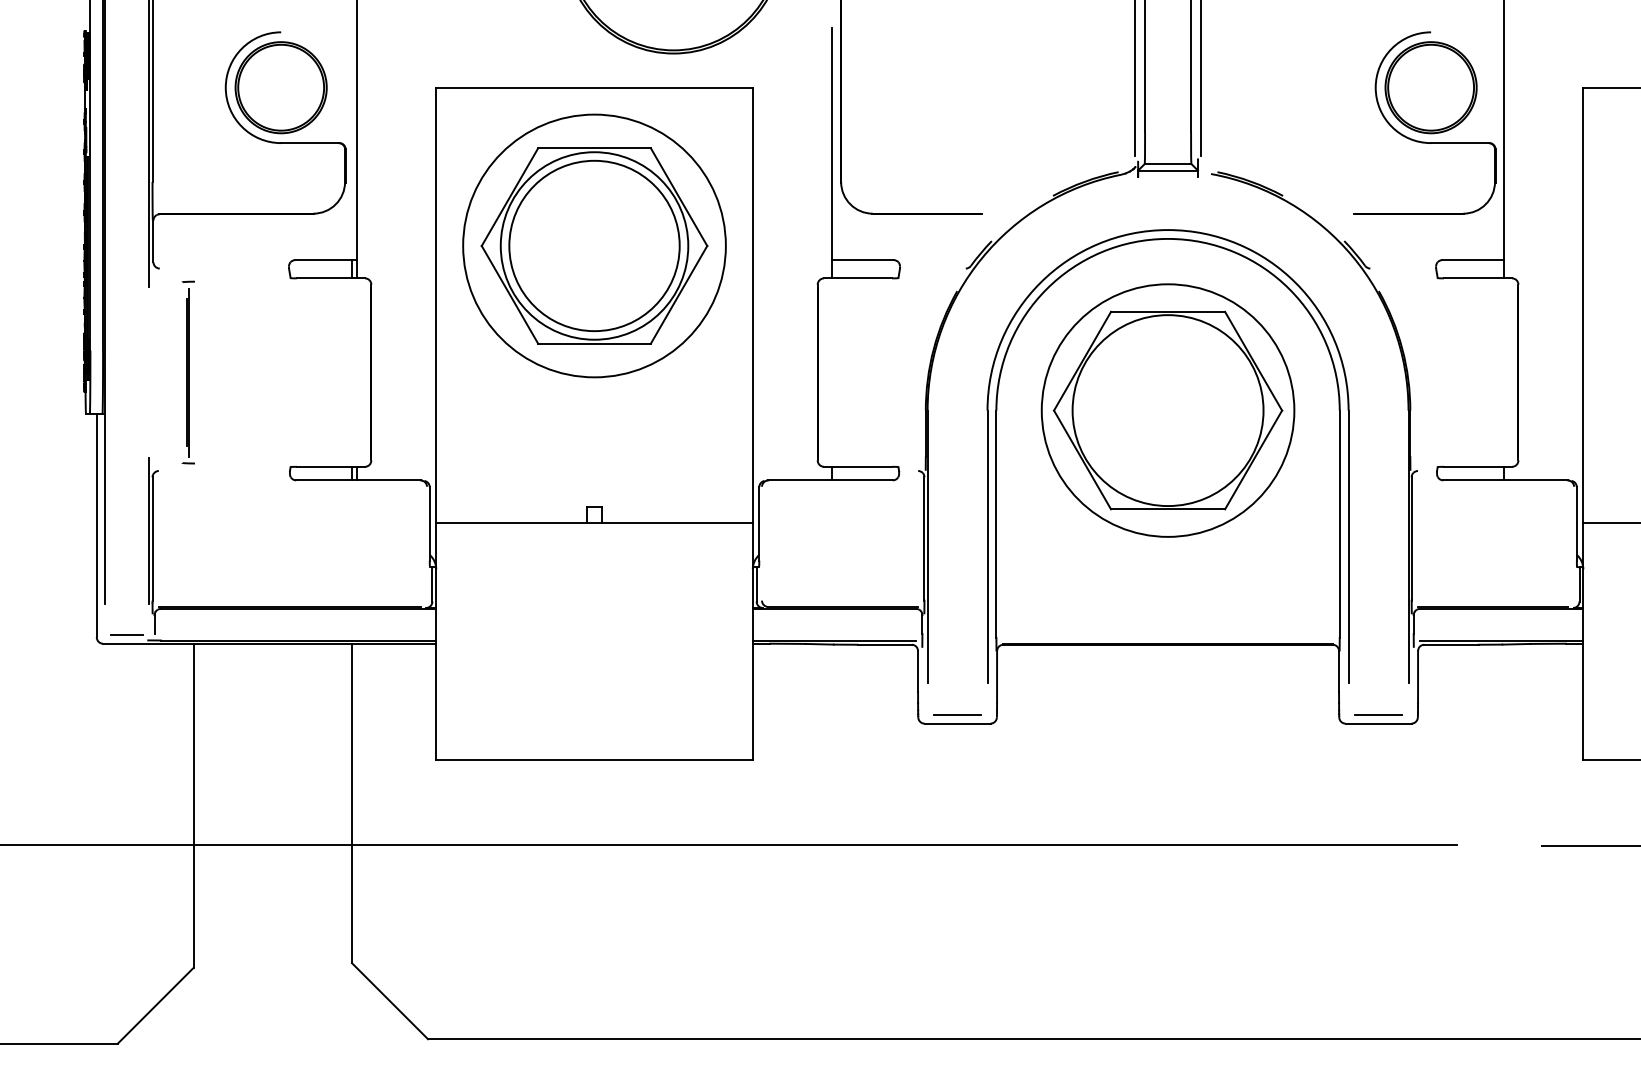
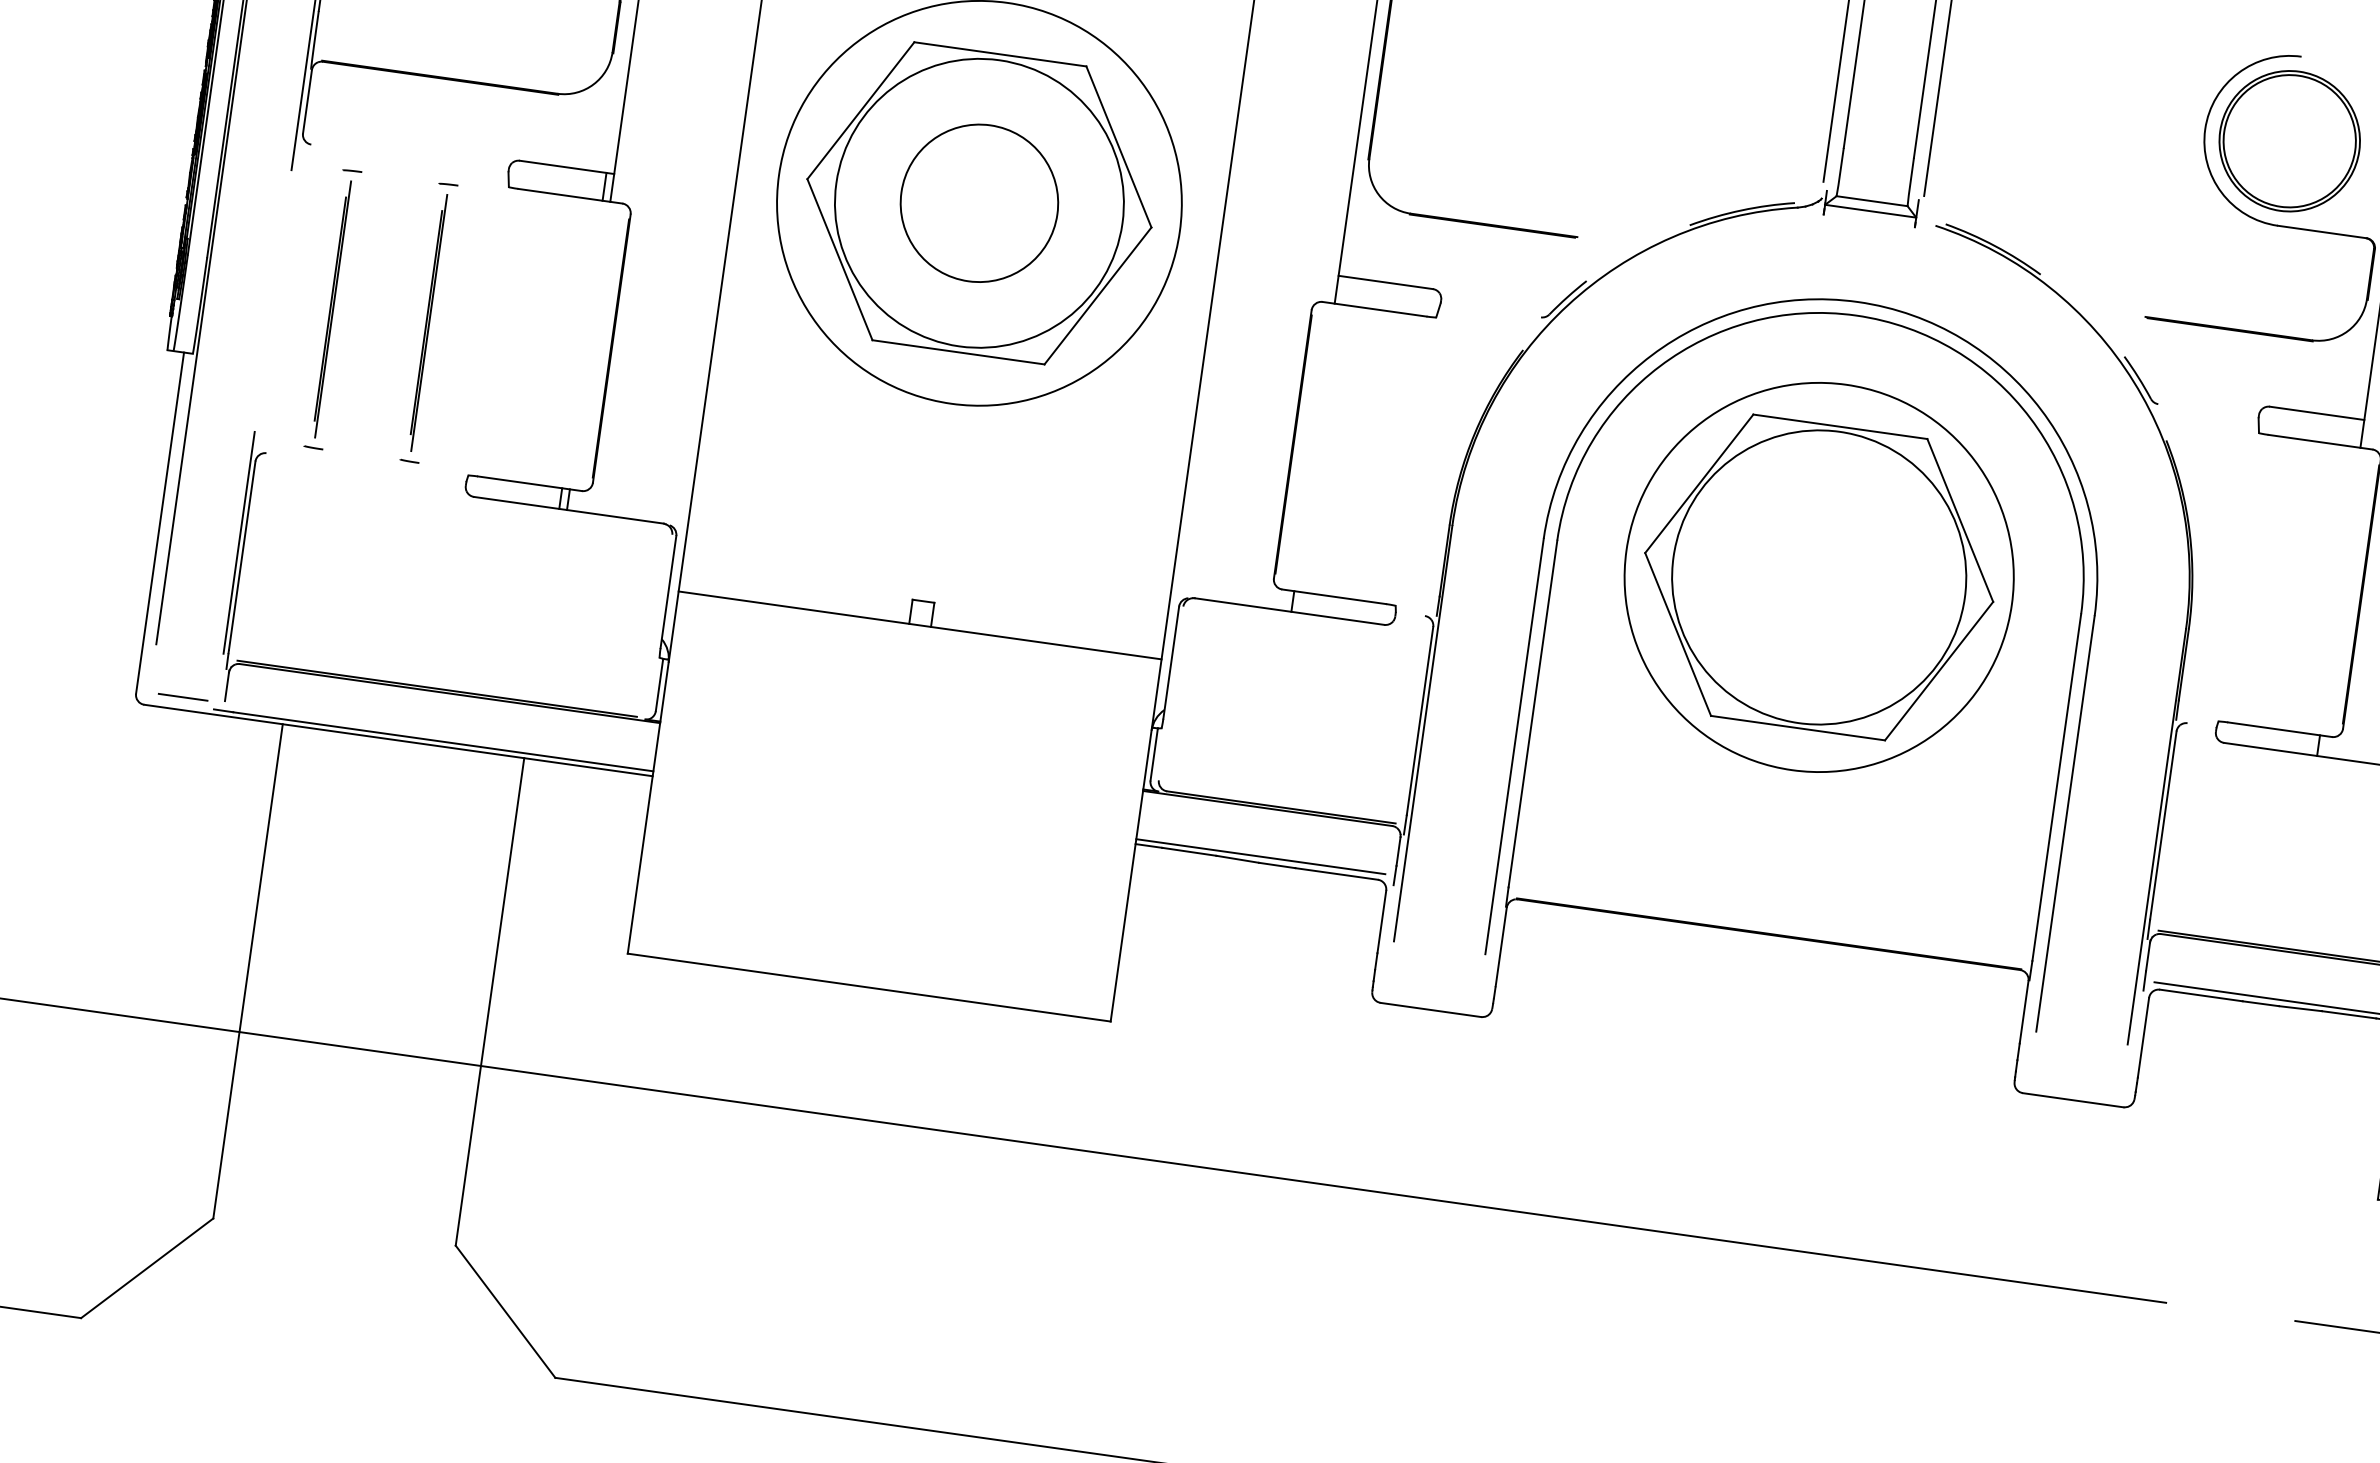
circle: (594, 245) -> (979, 202), size x0.6
part: (250, 372) -> (427, 322), added
line: (957, 714) -> (1432, 995), removed
line: (1378, 714) -> (2075, 1086), removed

